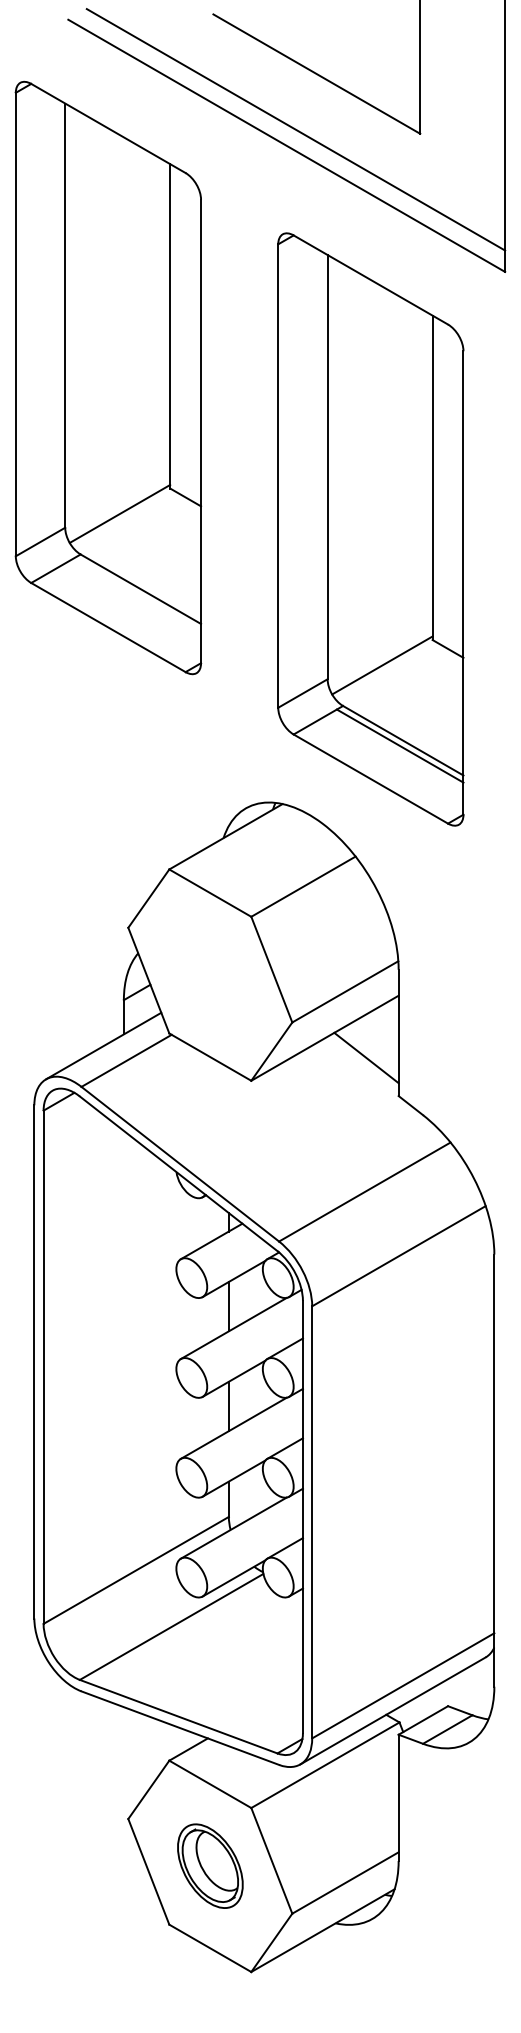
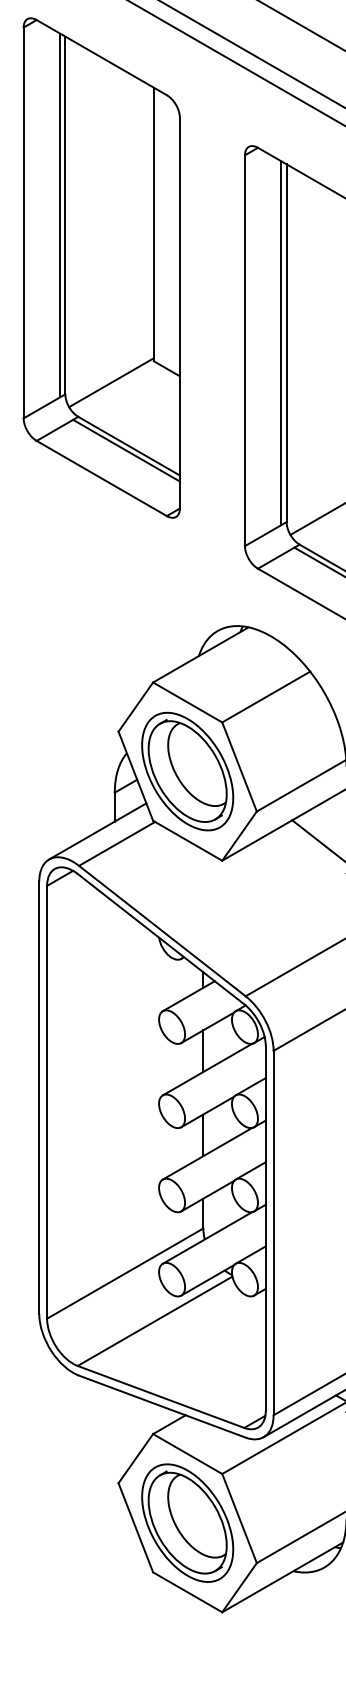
line: (59, 315) -> (60, 215), added
line: (321, 466) -> (281, 342), added
line: (137, 594) -> (126, 450), added
part: (210, 974) -> (187, 771), added
part: (210, 1865) -> (187, 1522), size x1.67

